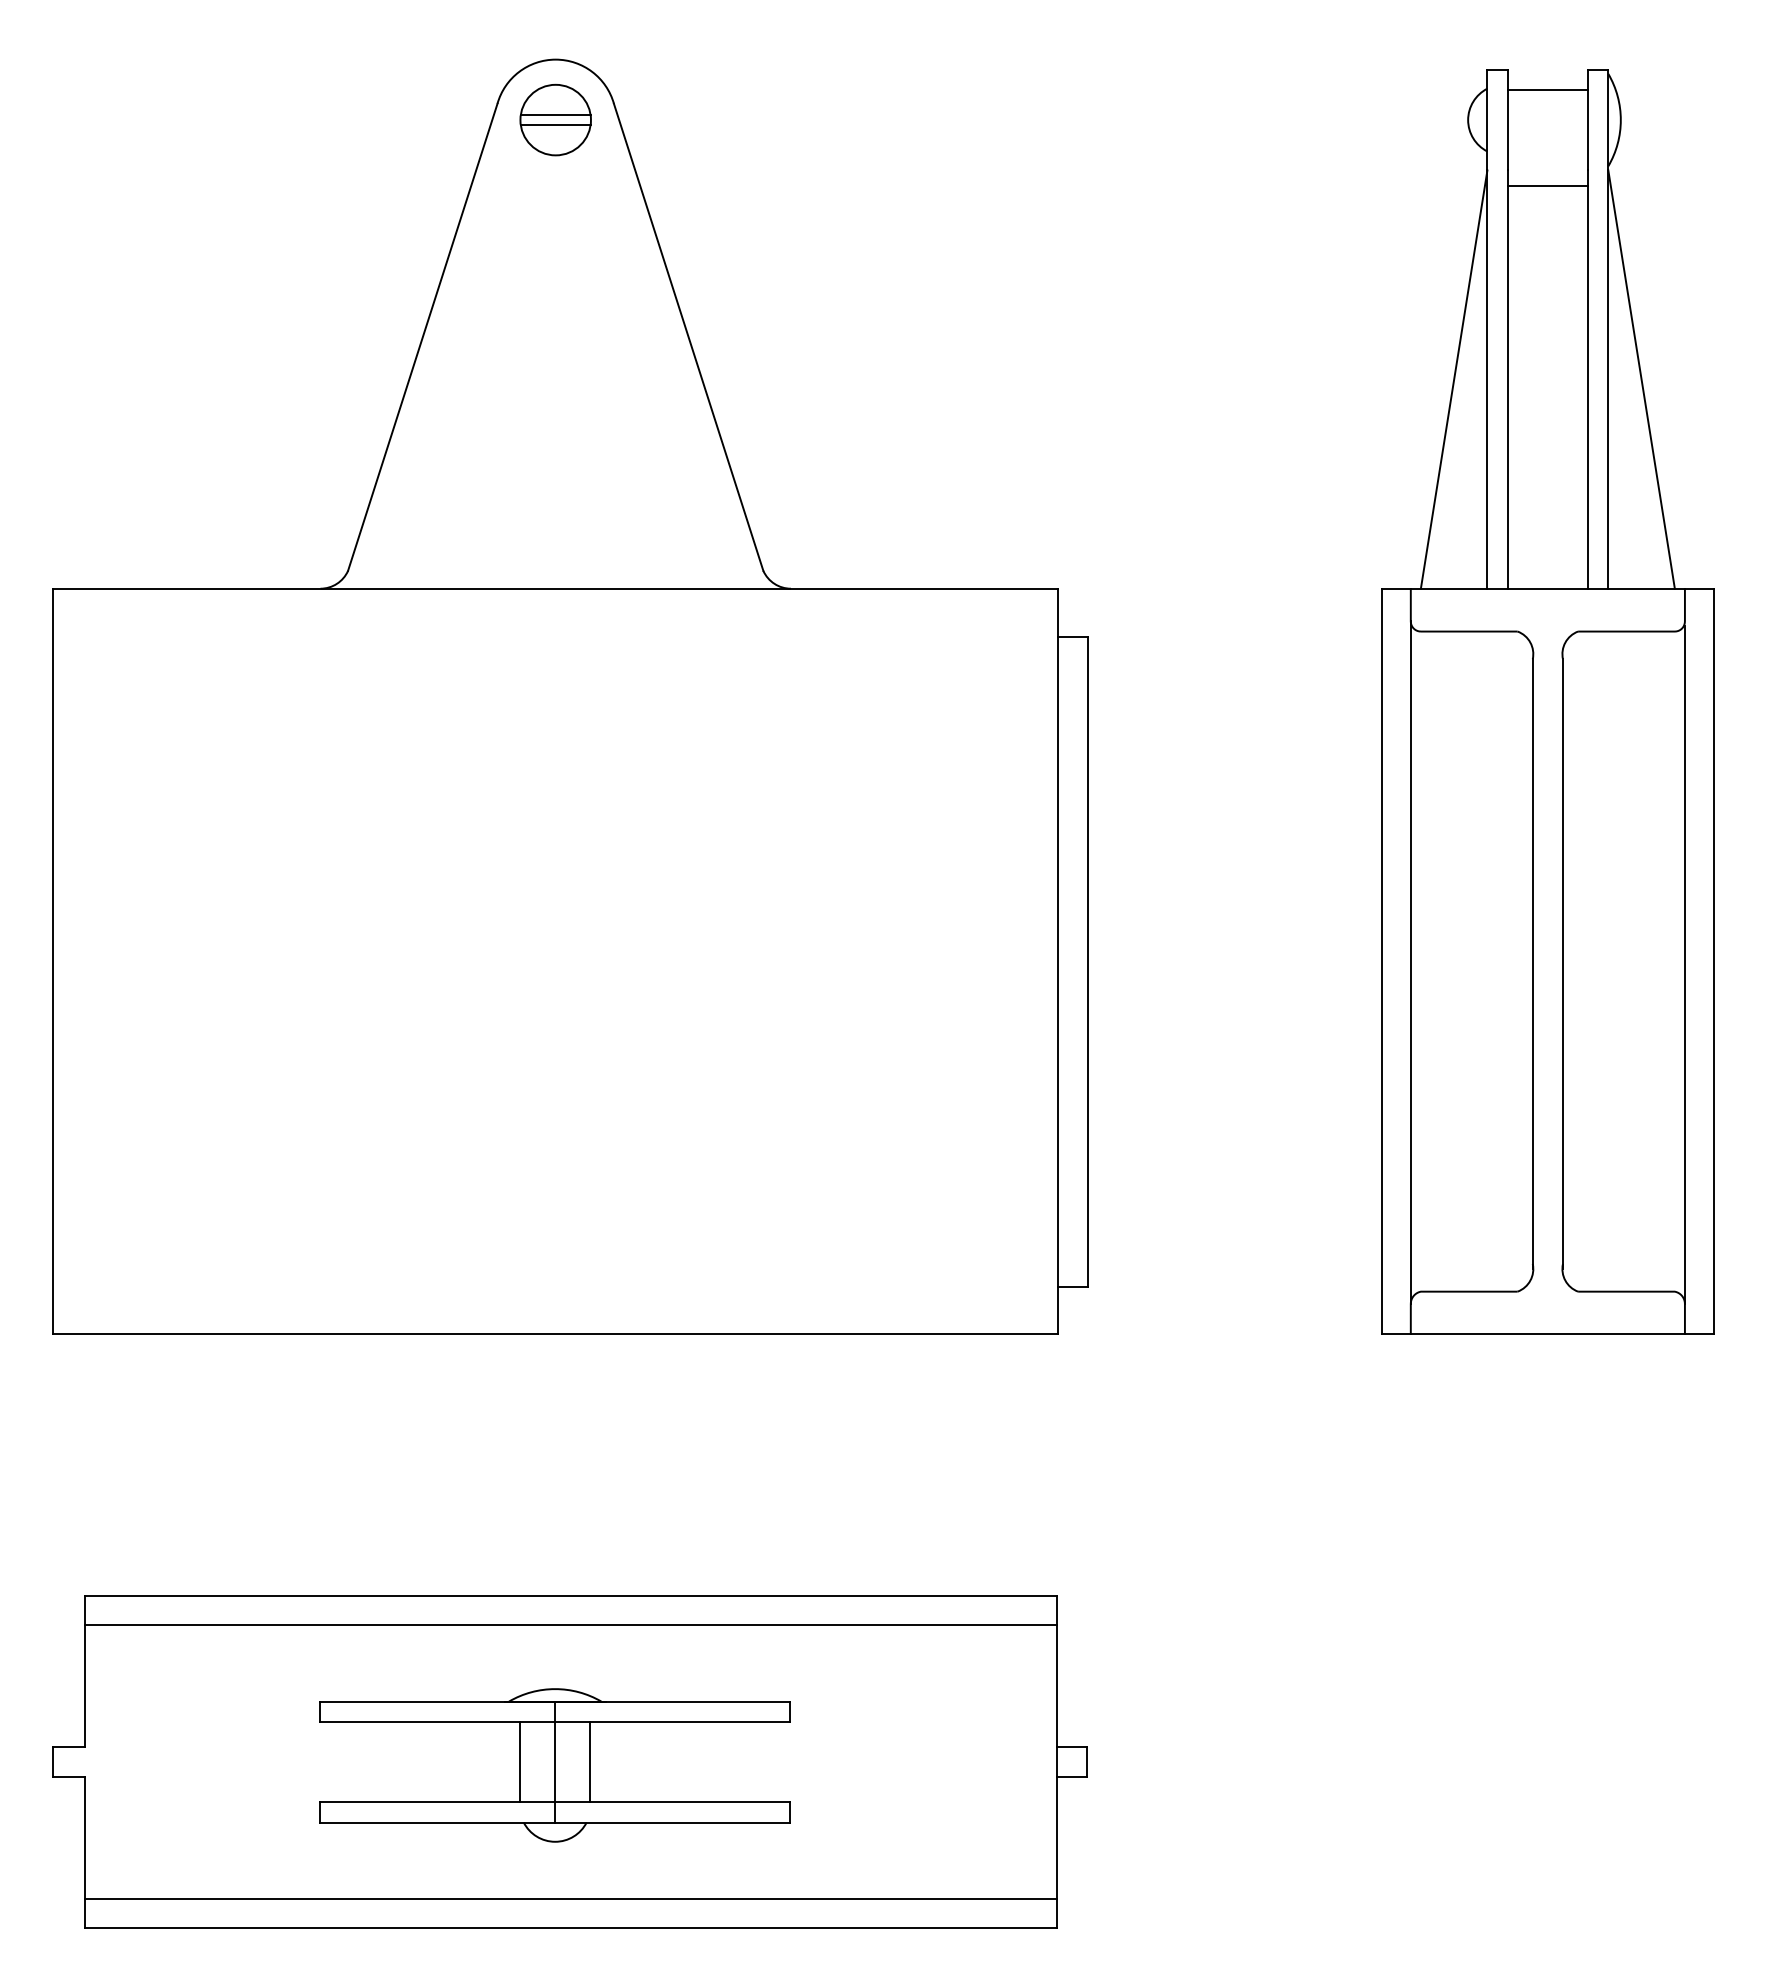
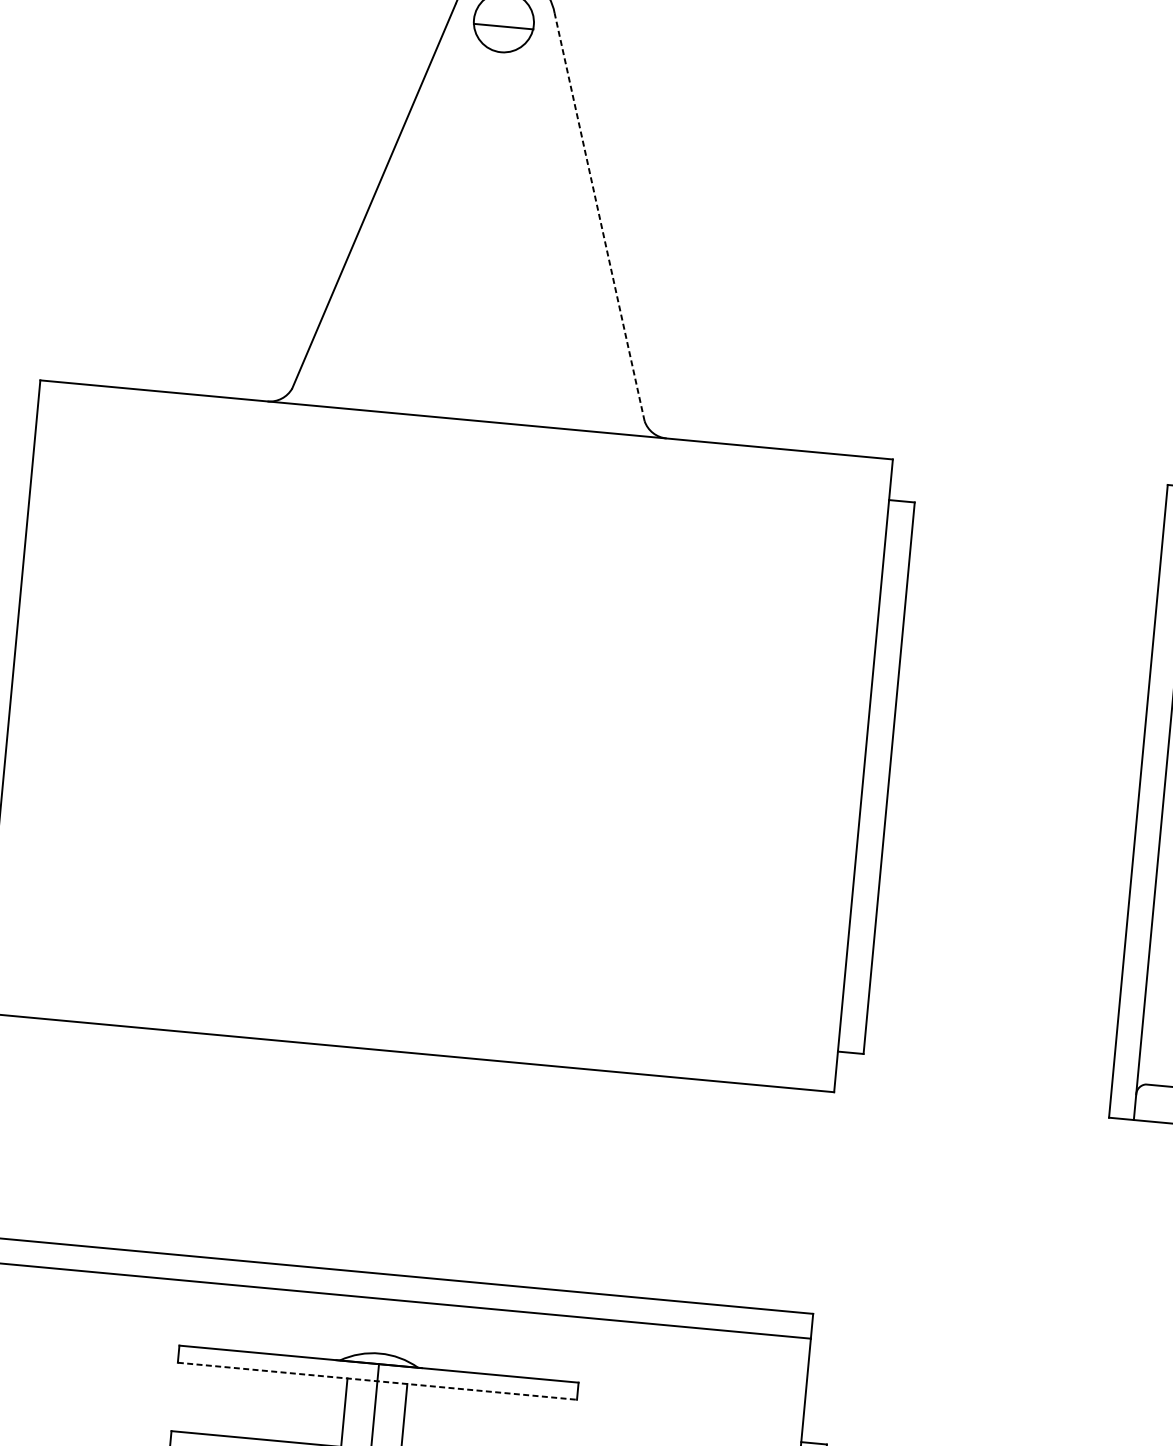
line: (555, 115) -> (504, 18), removed
line: (688, 336) -> (599, 216), solid -> dashed
line: (555, 1721) -> (377, 1381), solid -> dashed

